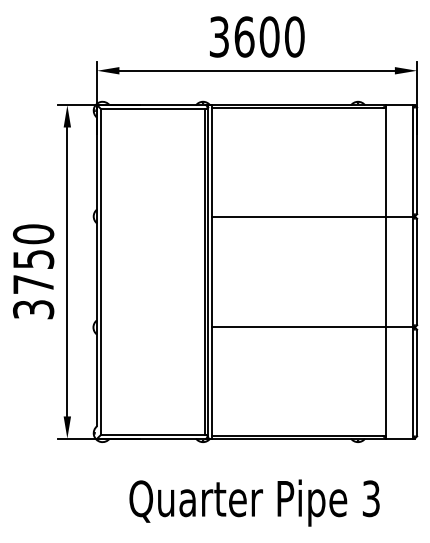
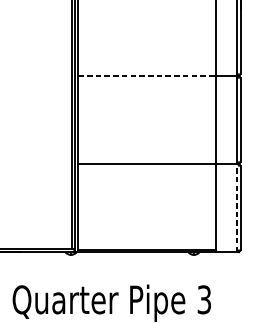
line: (299, 216) -> (147, 76), solid -> dashed
line: (412, 383) -> (237, 208), solid -> dashed

